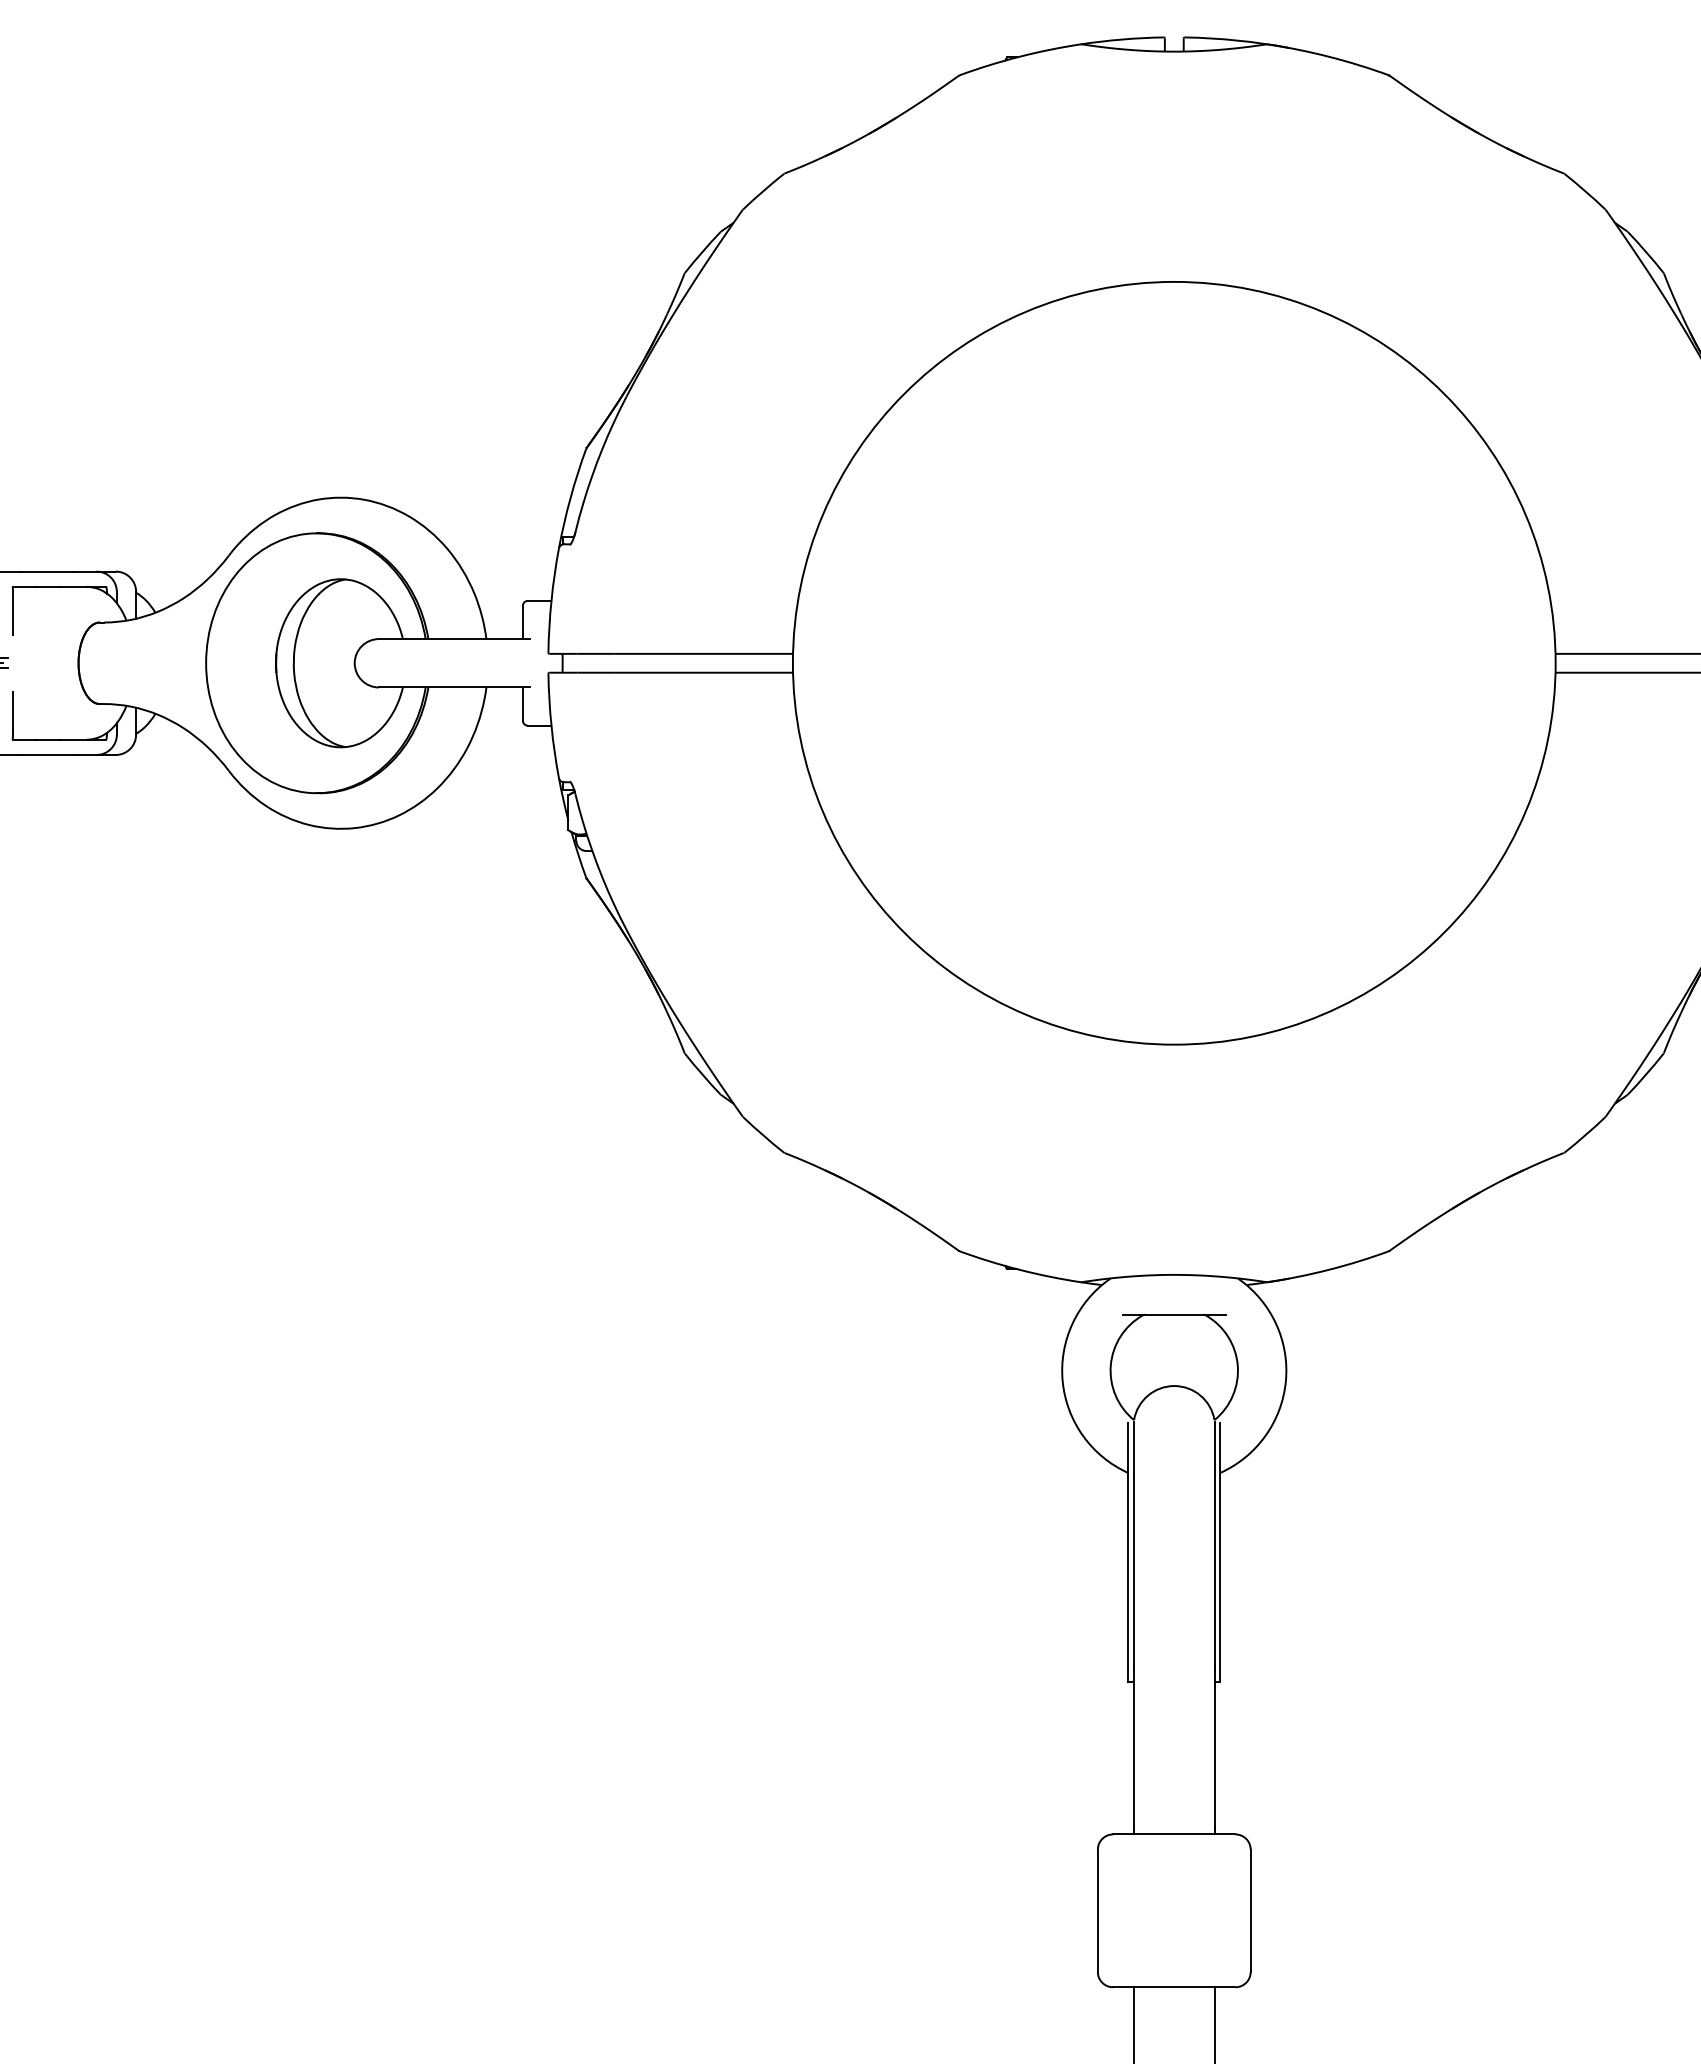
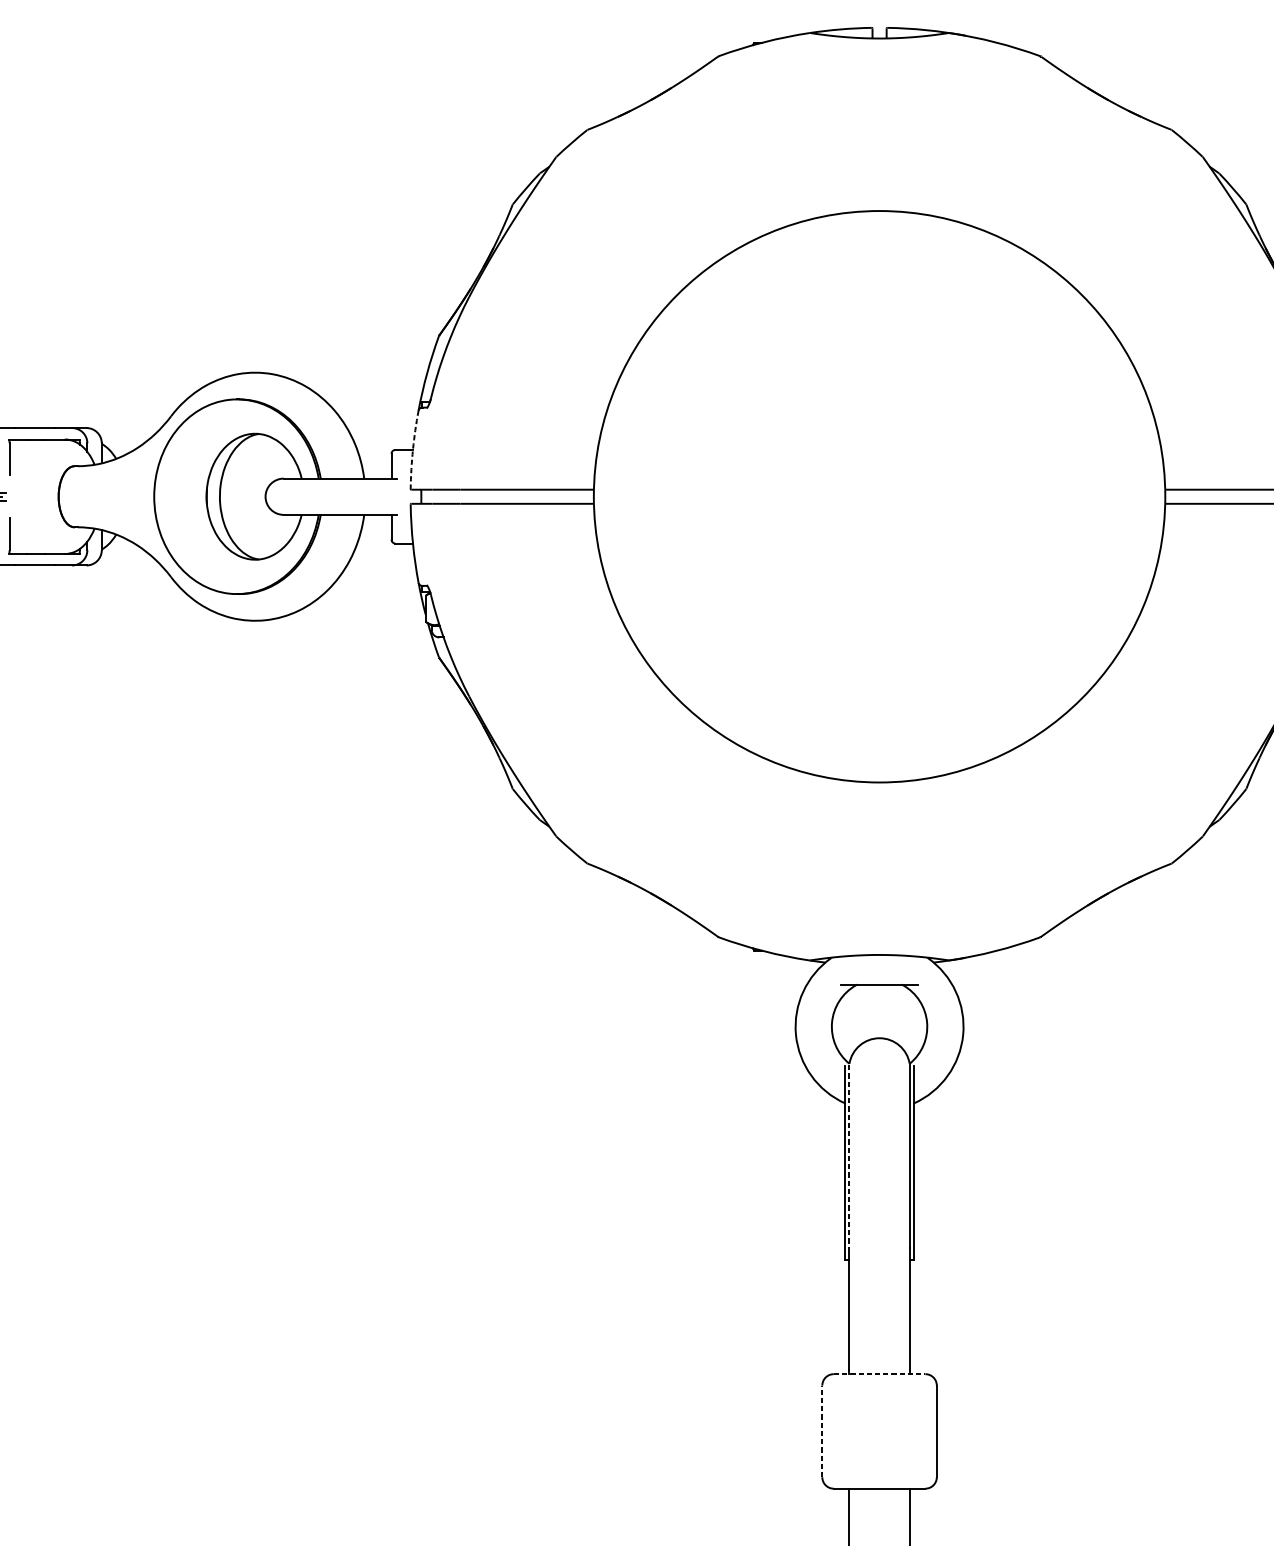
arc: (551, 600) -> (412, 449), solid -> dashed
line: (1133, 1543) -> (849, 1156), solid -> dashed
line: (1174, 1834) -> (879, 1374), solid -> dashed
line: (1097, 1910) -> (822, 1431), solid -> dashed

